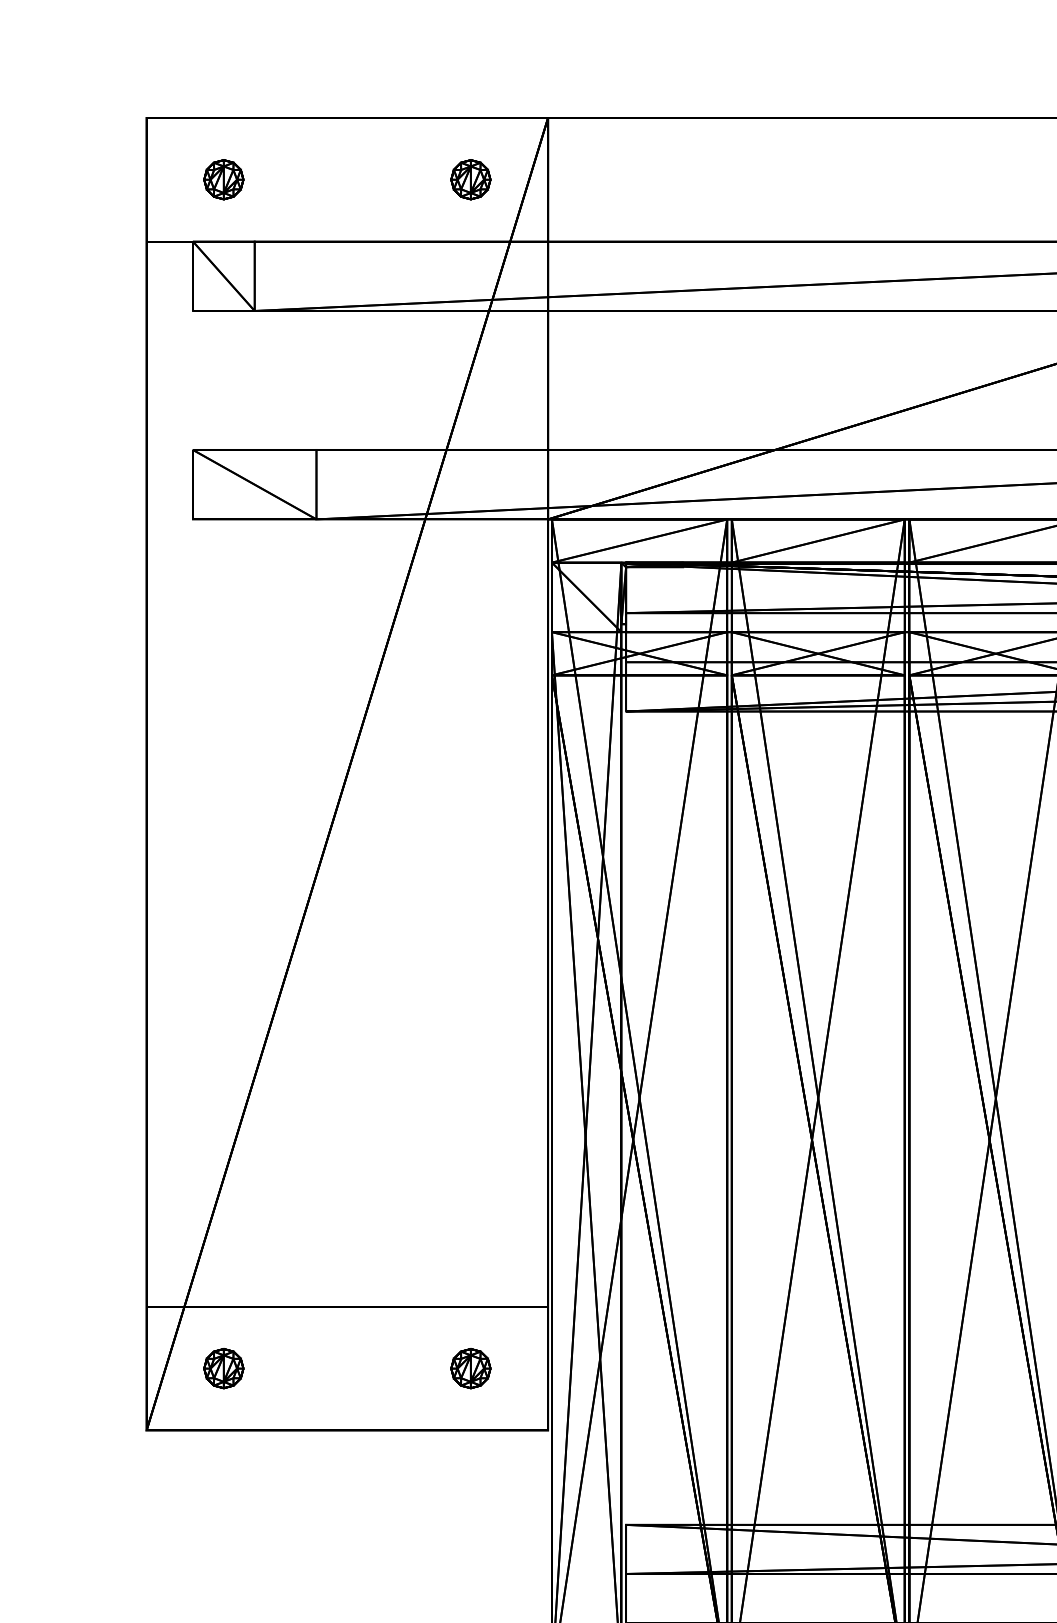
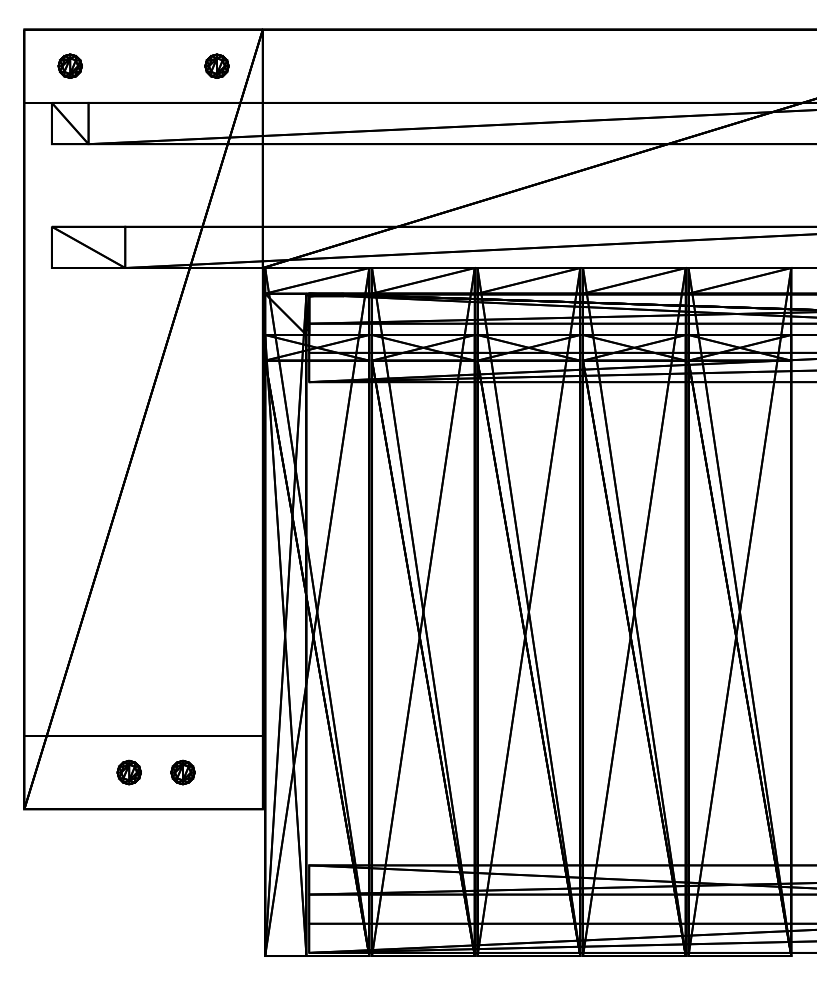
part: (222, 1368) -> (128, 772), moved
part: (470, 1368) -> (182, 772), moved

